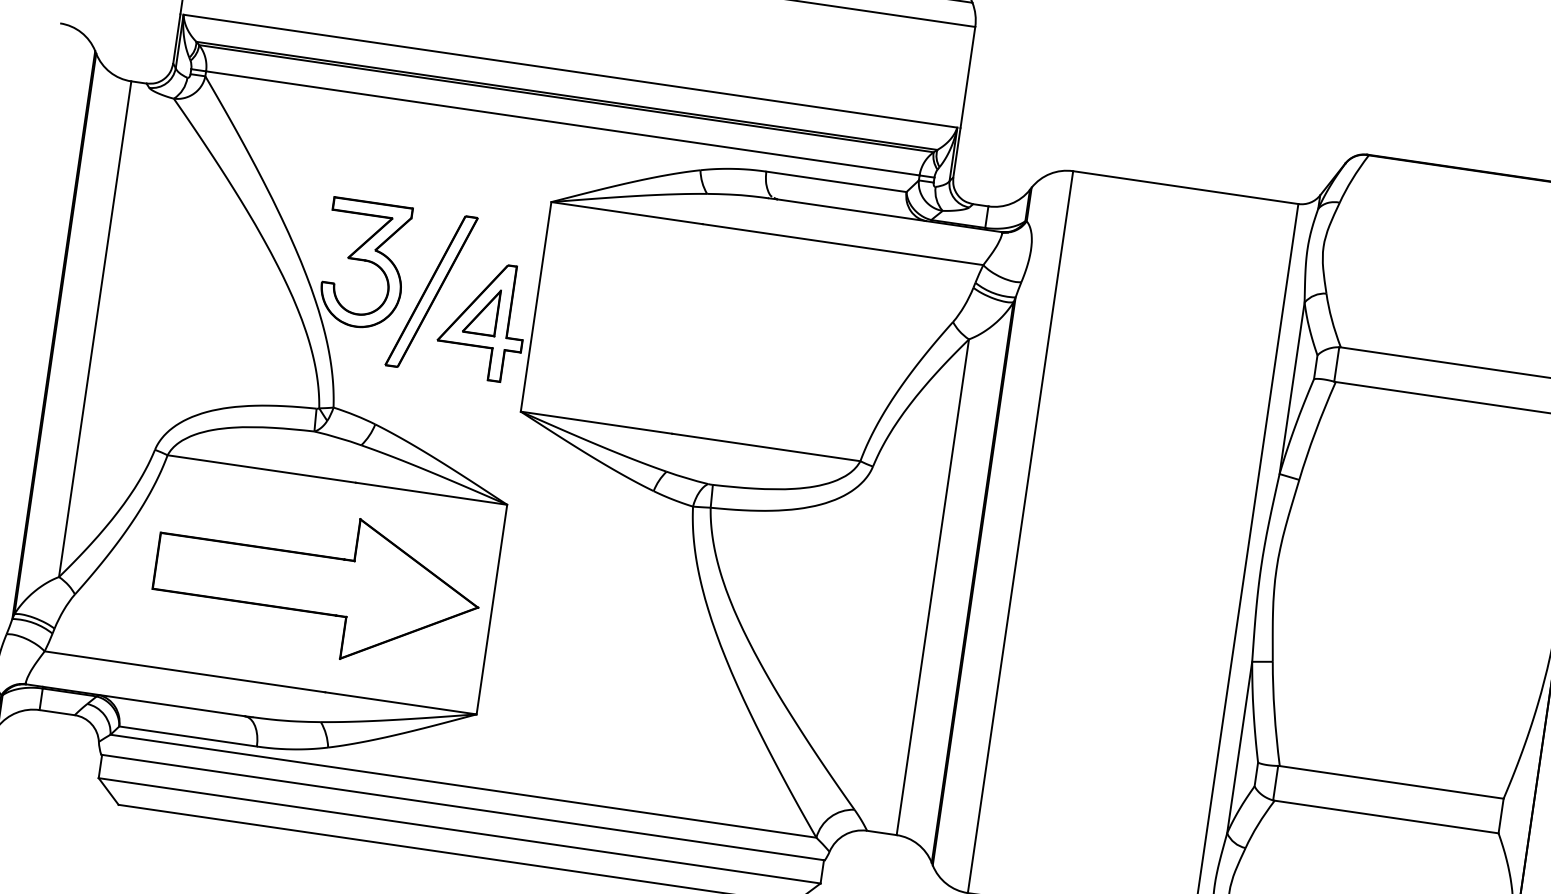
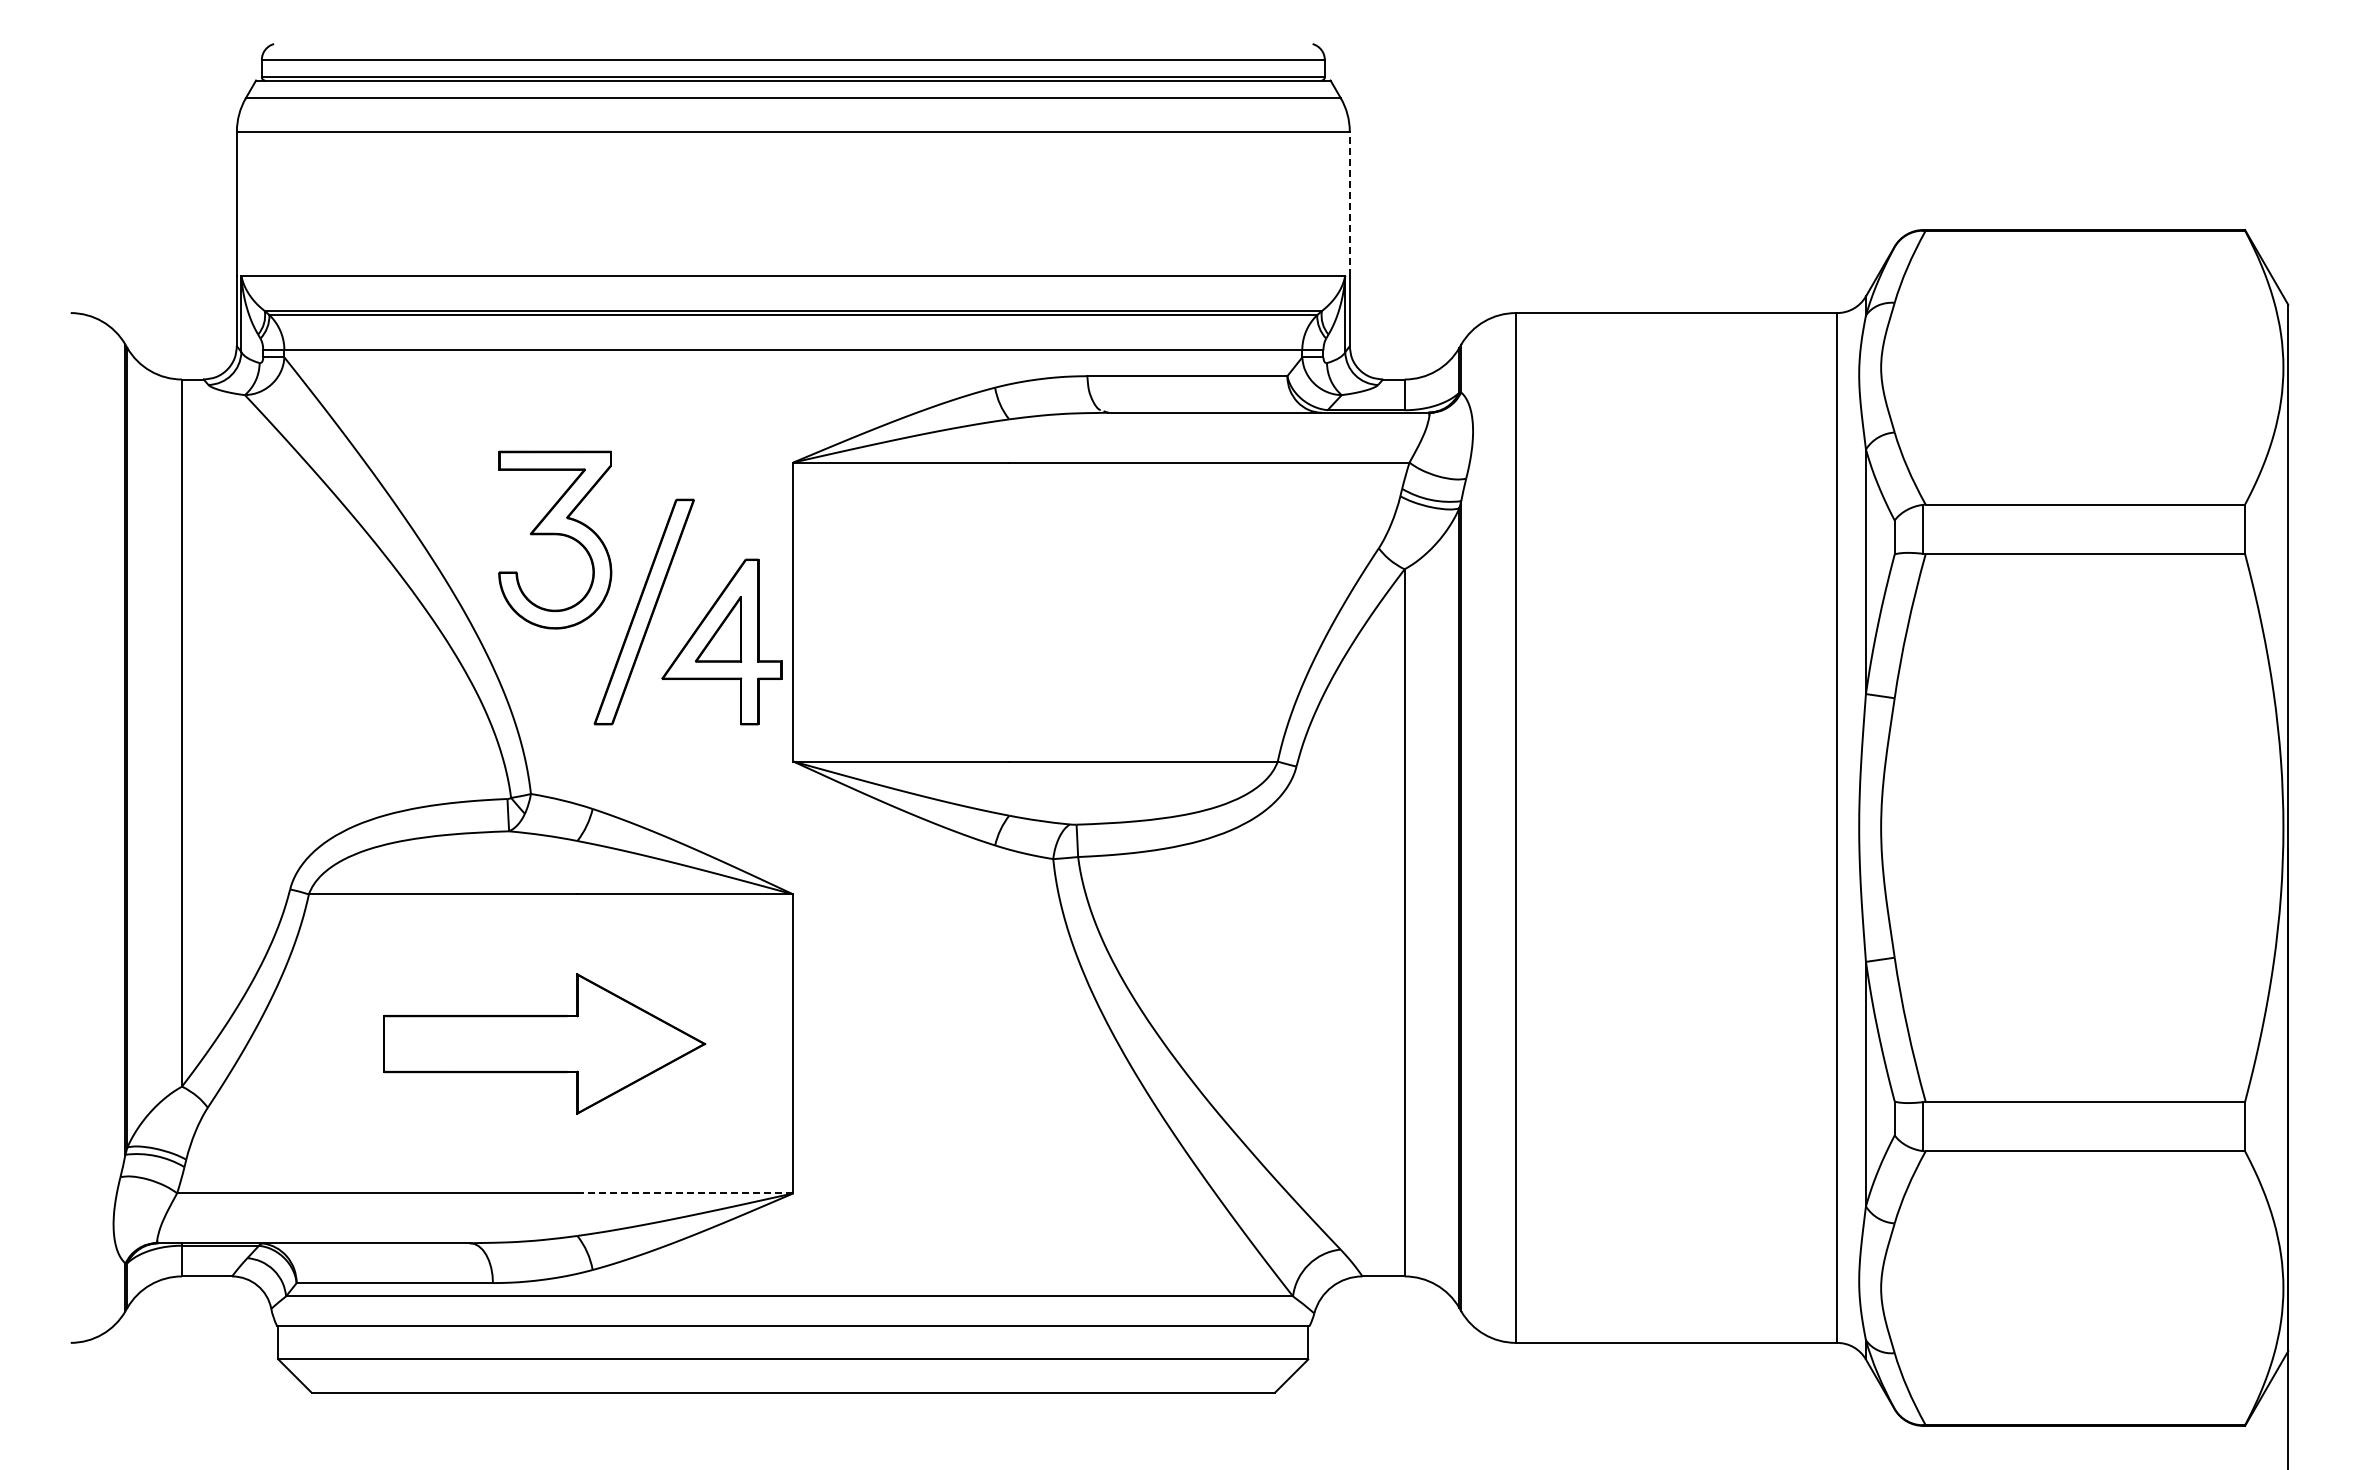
line: (967, 77) -> (1349, 203), solid -> dashed
part: (364, 264) -> (555, 539), moved
part: (317, 583) -> (544, 1043), size x0.7
line: (401, 703) -> (685, 1193), solid -> dashed

